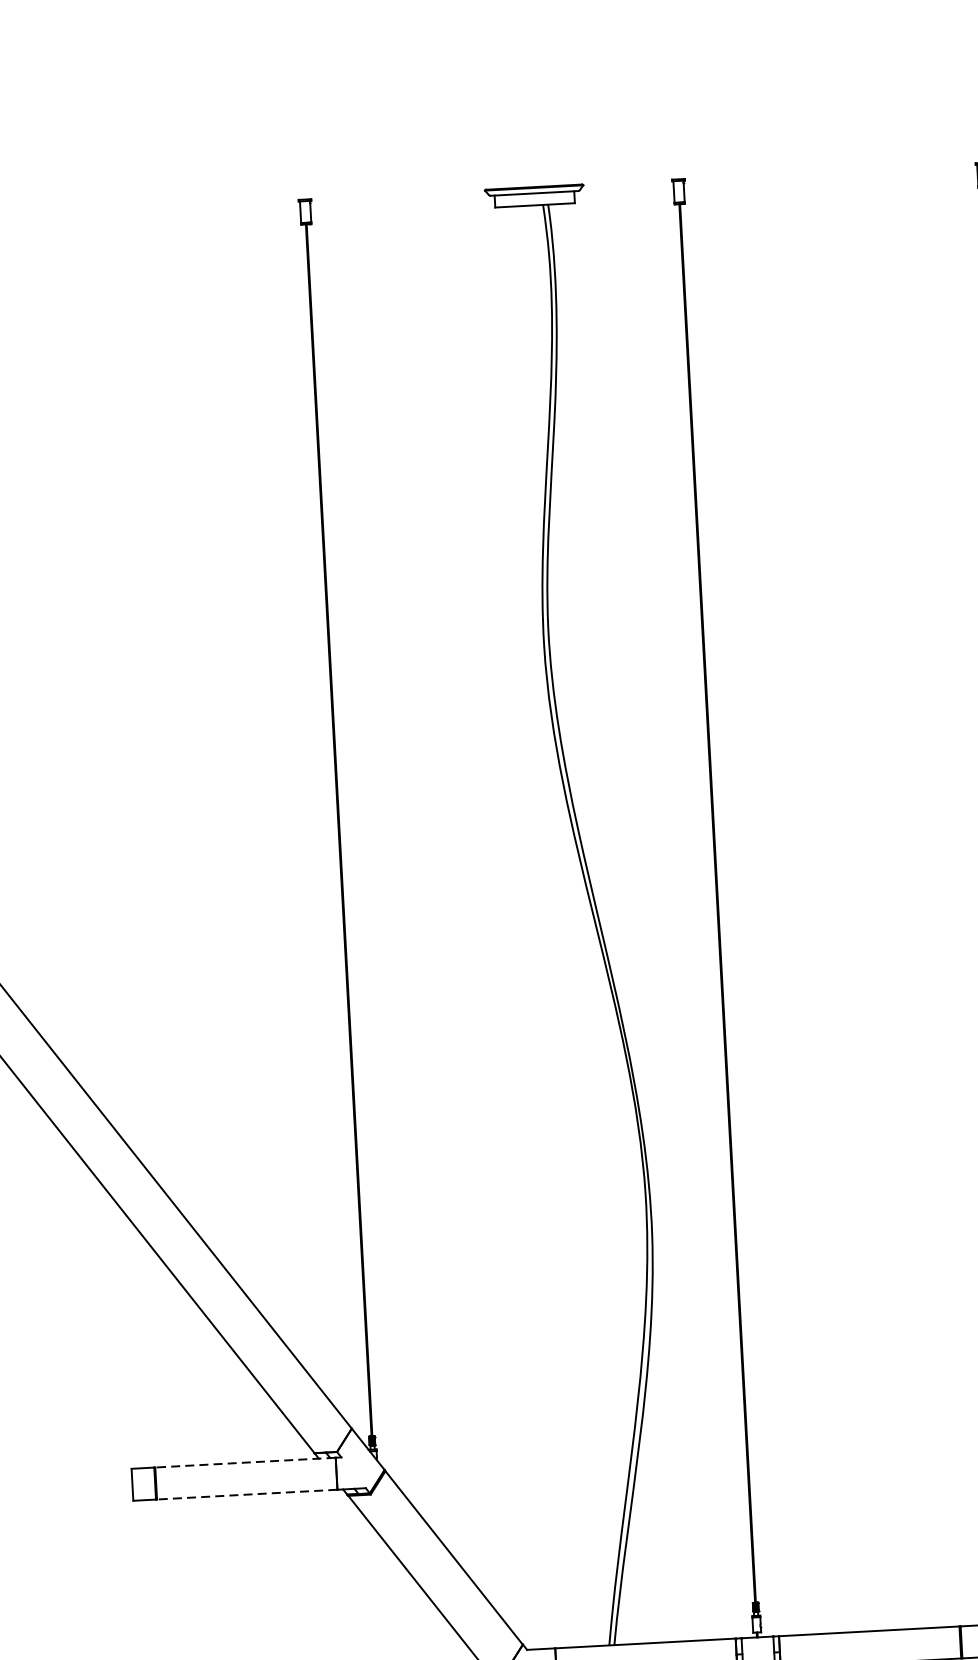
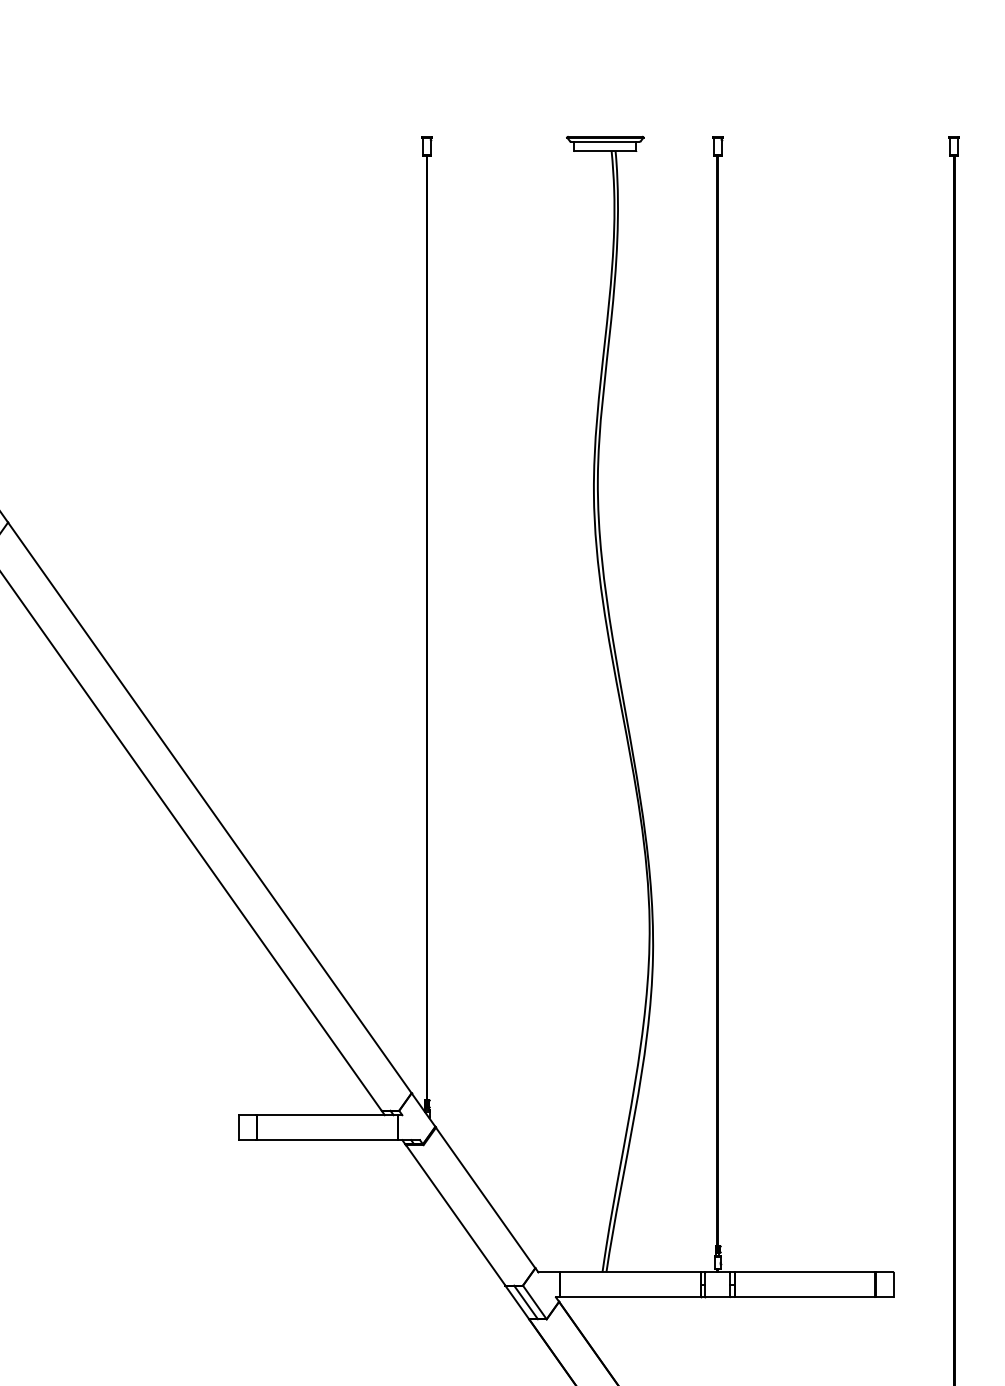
line: (245, 1463) -> (327, 1115), dashed -> solid
line: (247, 1495) -> (327, 1140), dashed -> solid

